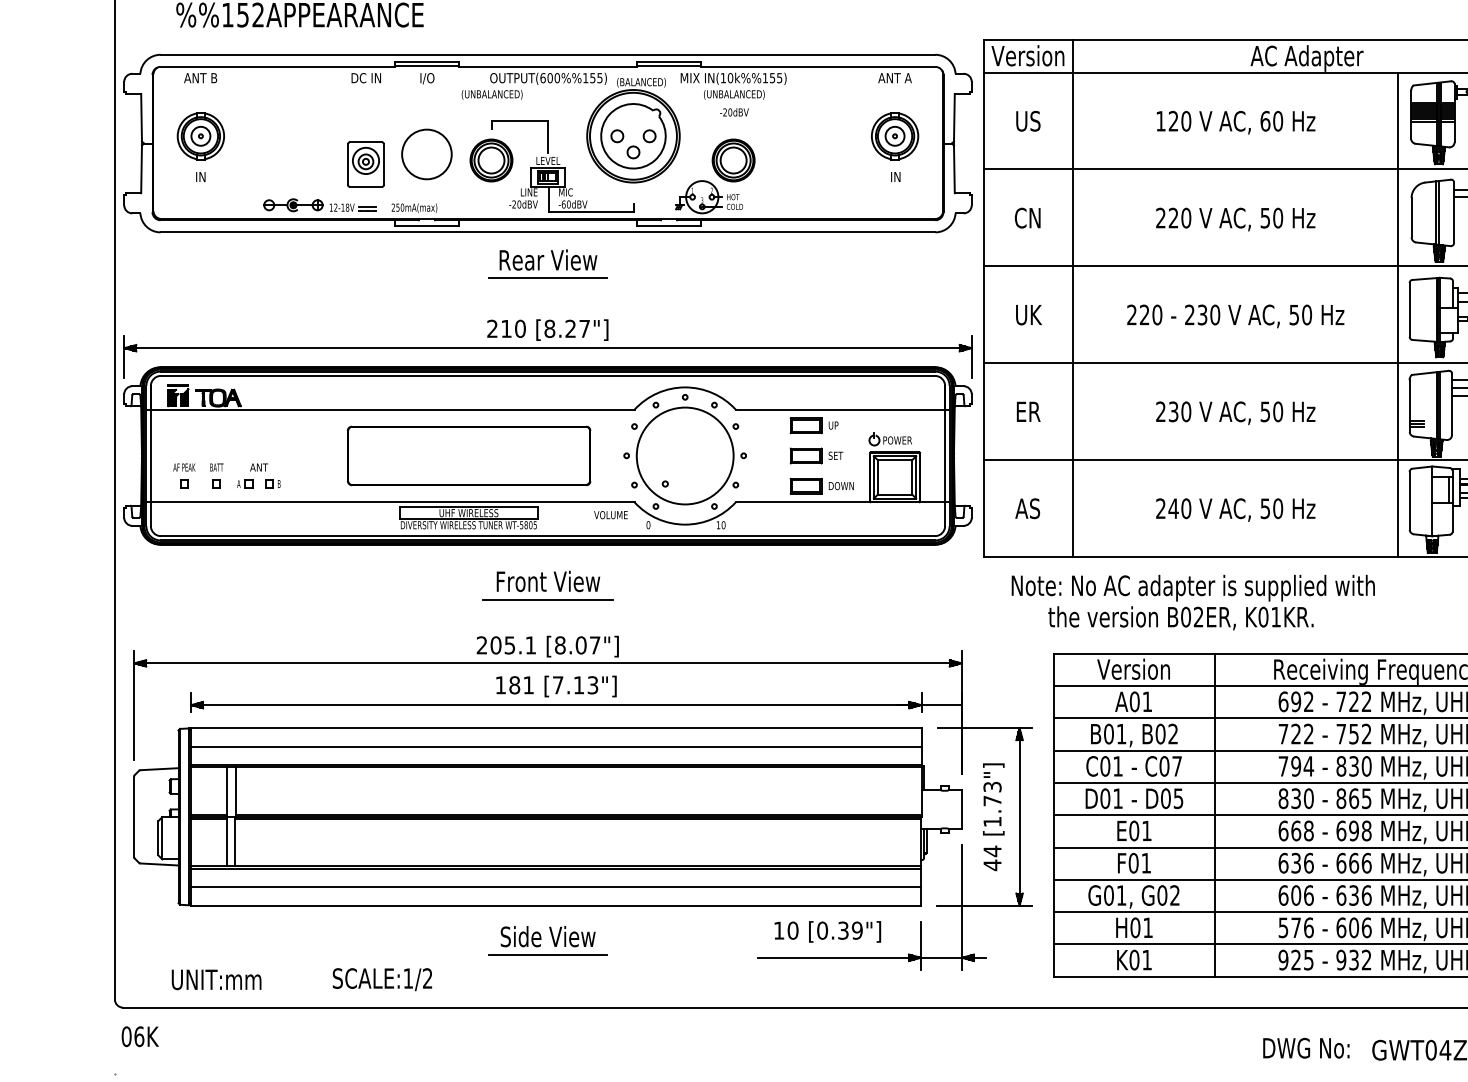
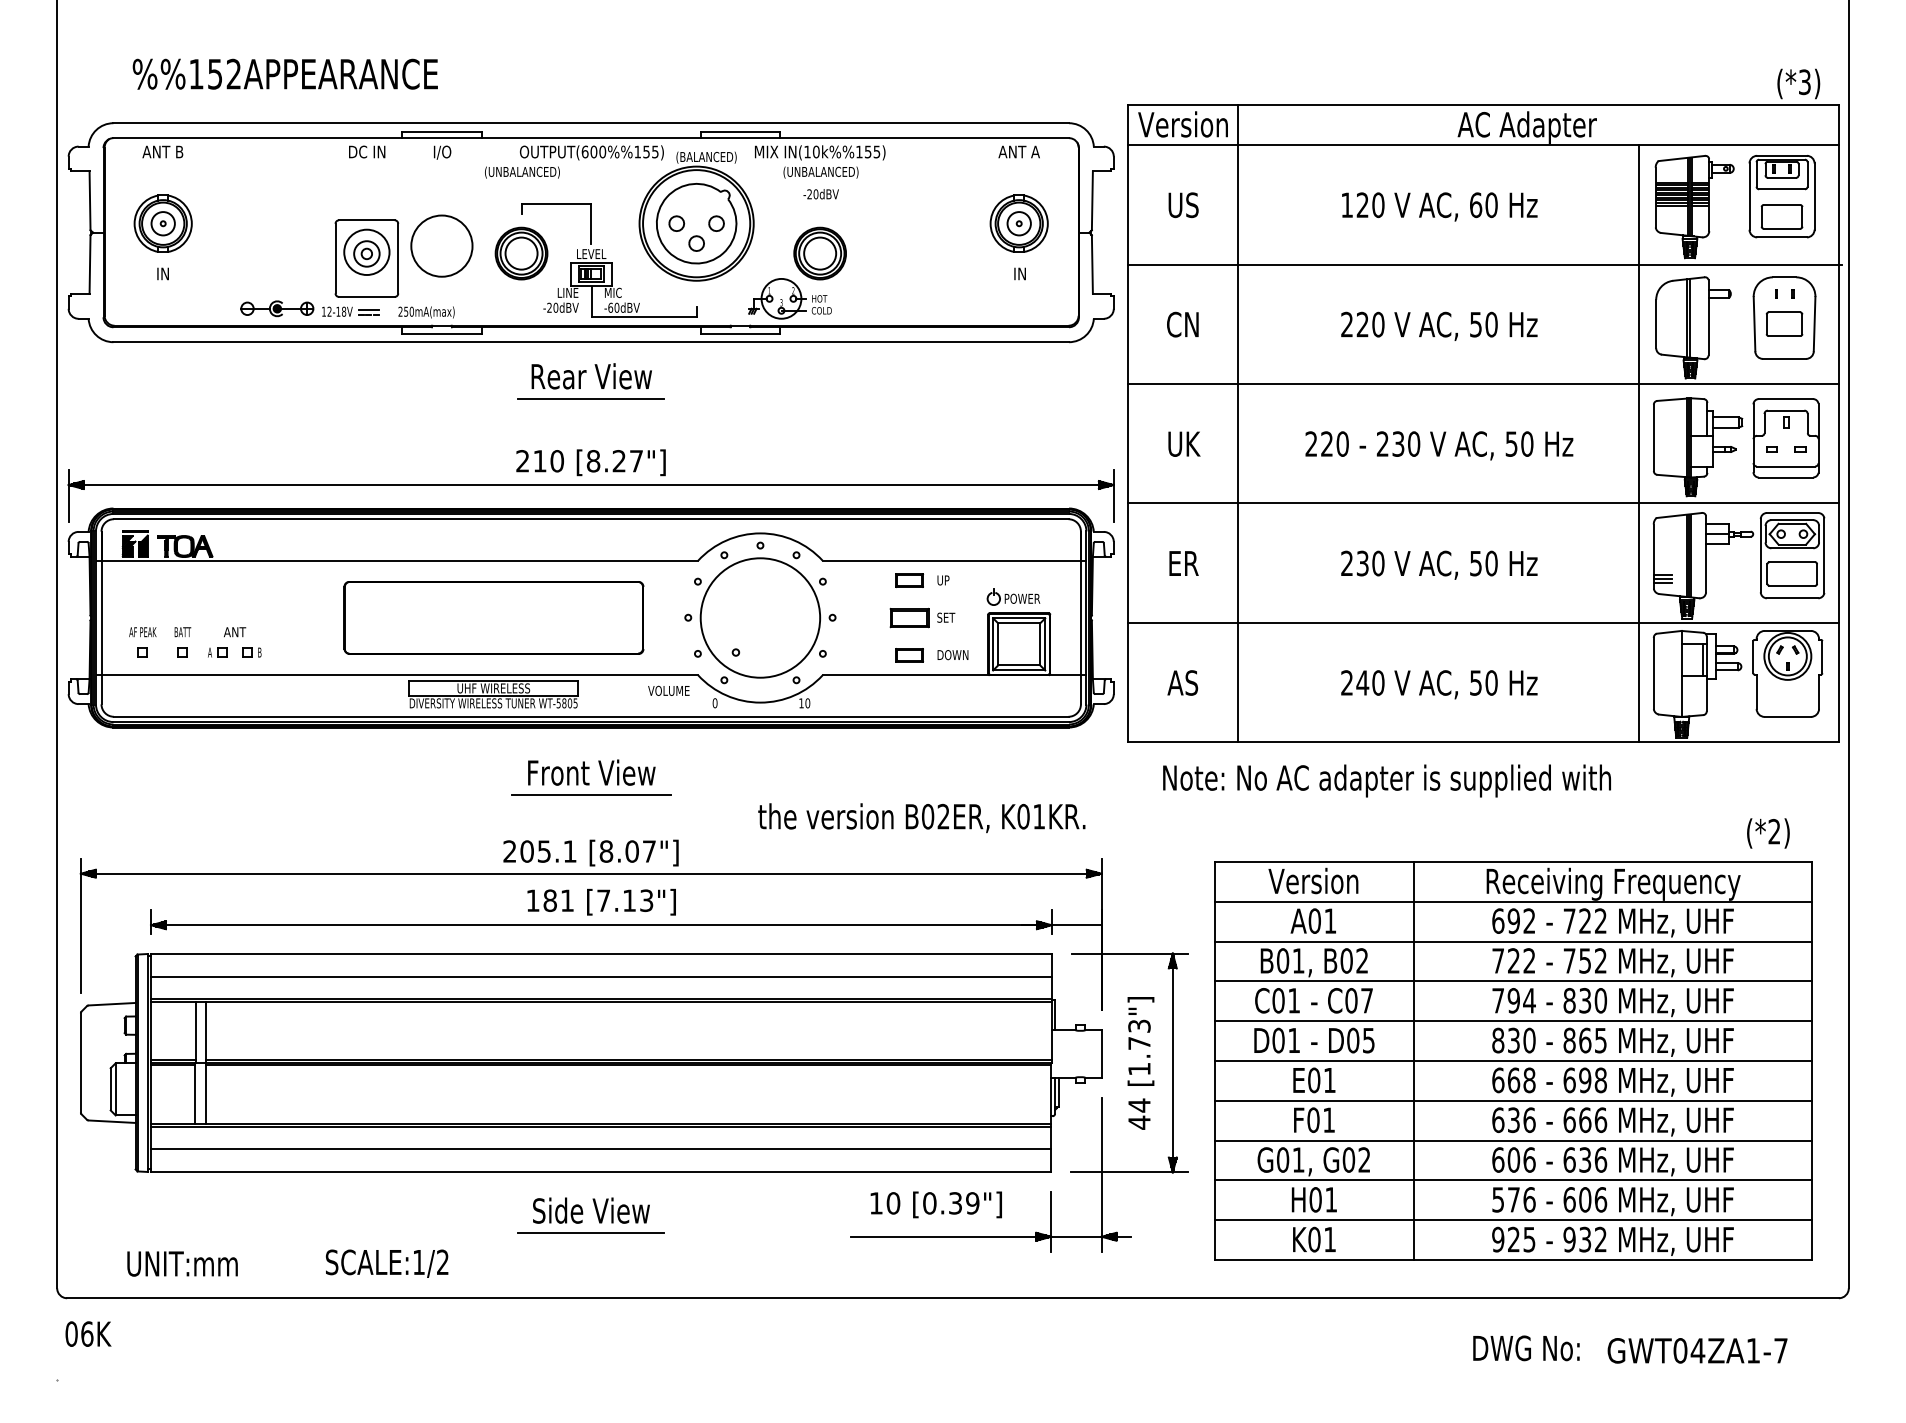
part: (365, 164) -> (366, 258), size x1.4
part: (806, 425) -> (909, 580), size x0.7
part: (806, 486) -> (909, 655), size x0.7
text: (1180, 618) -> (921, 818), moved

